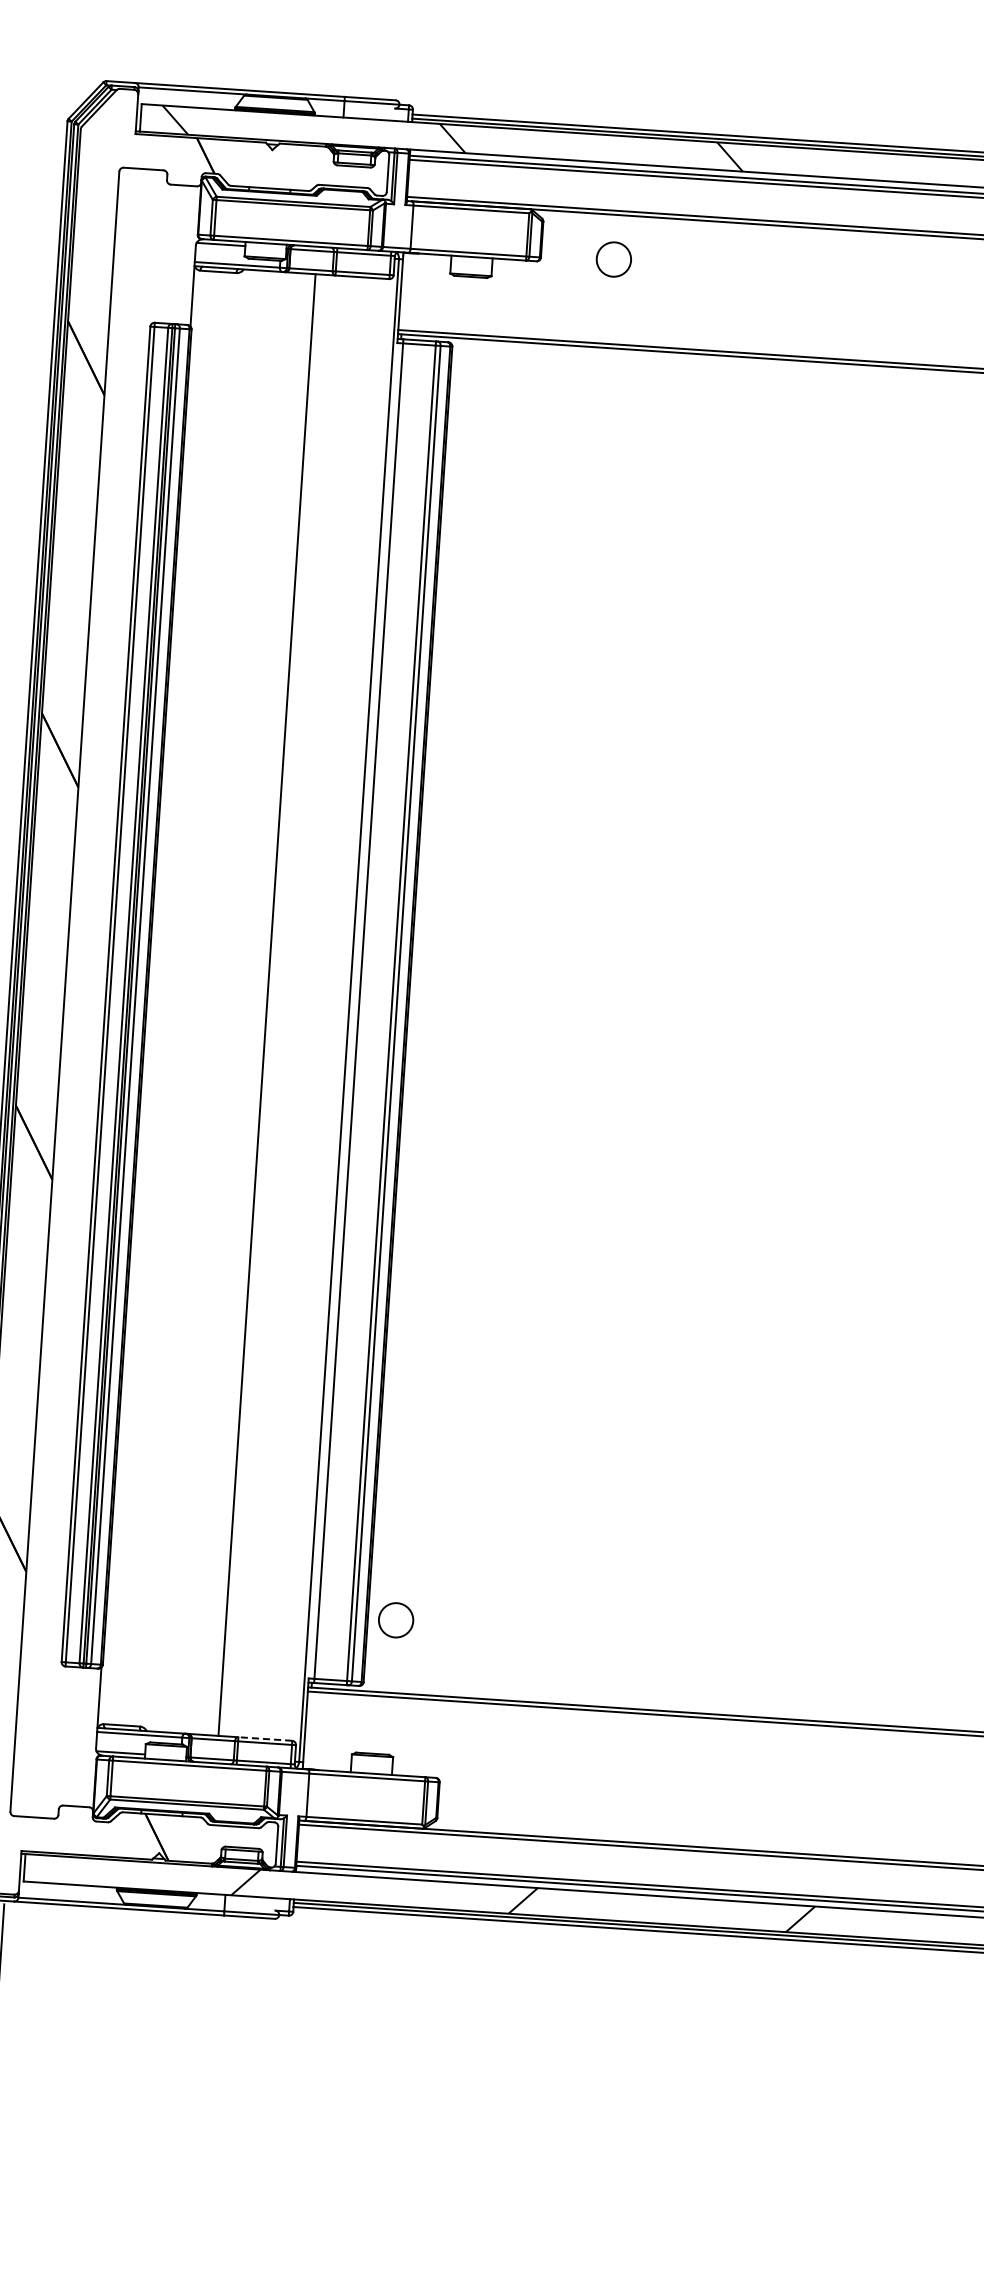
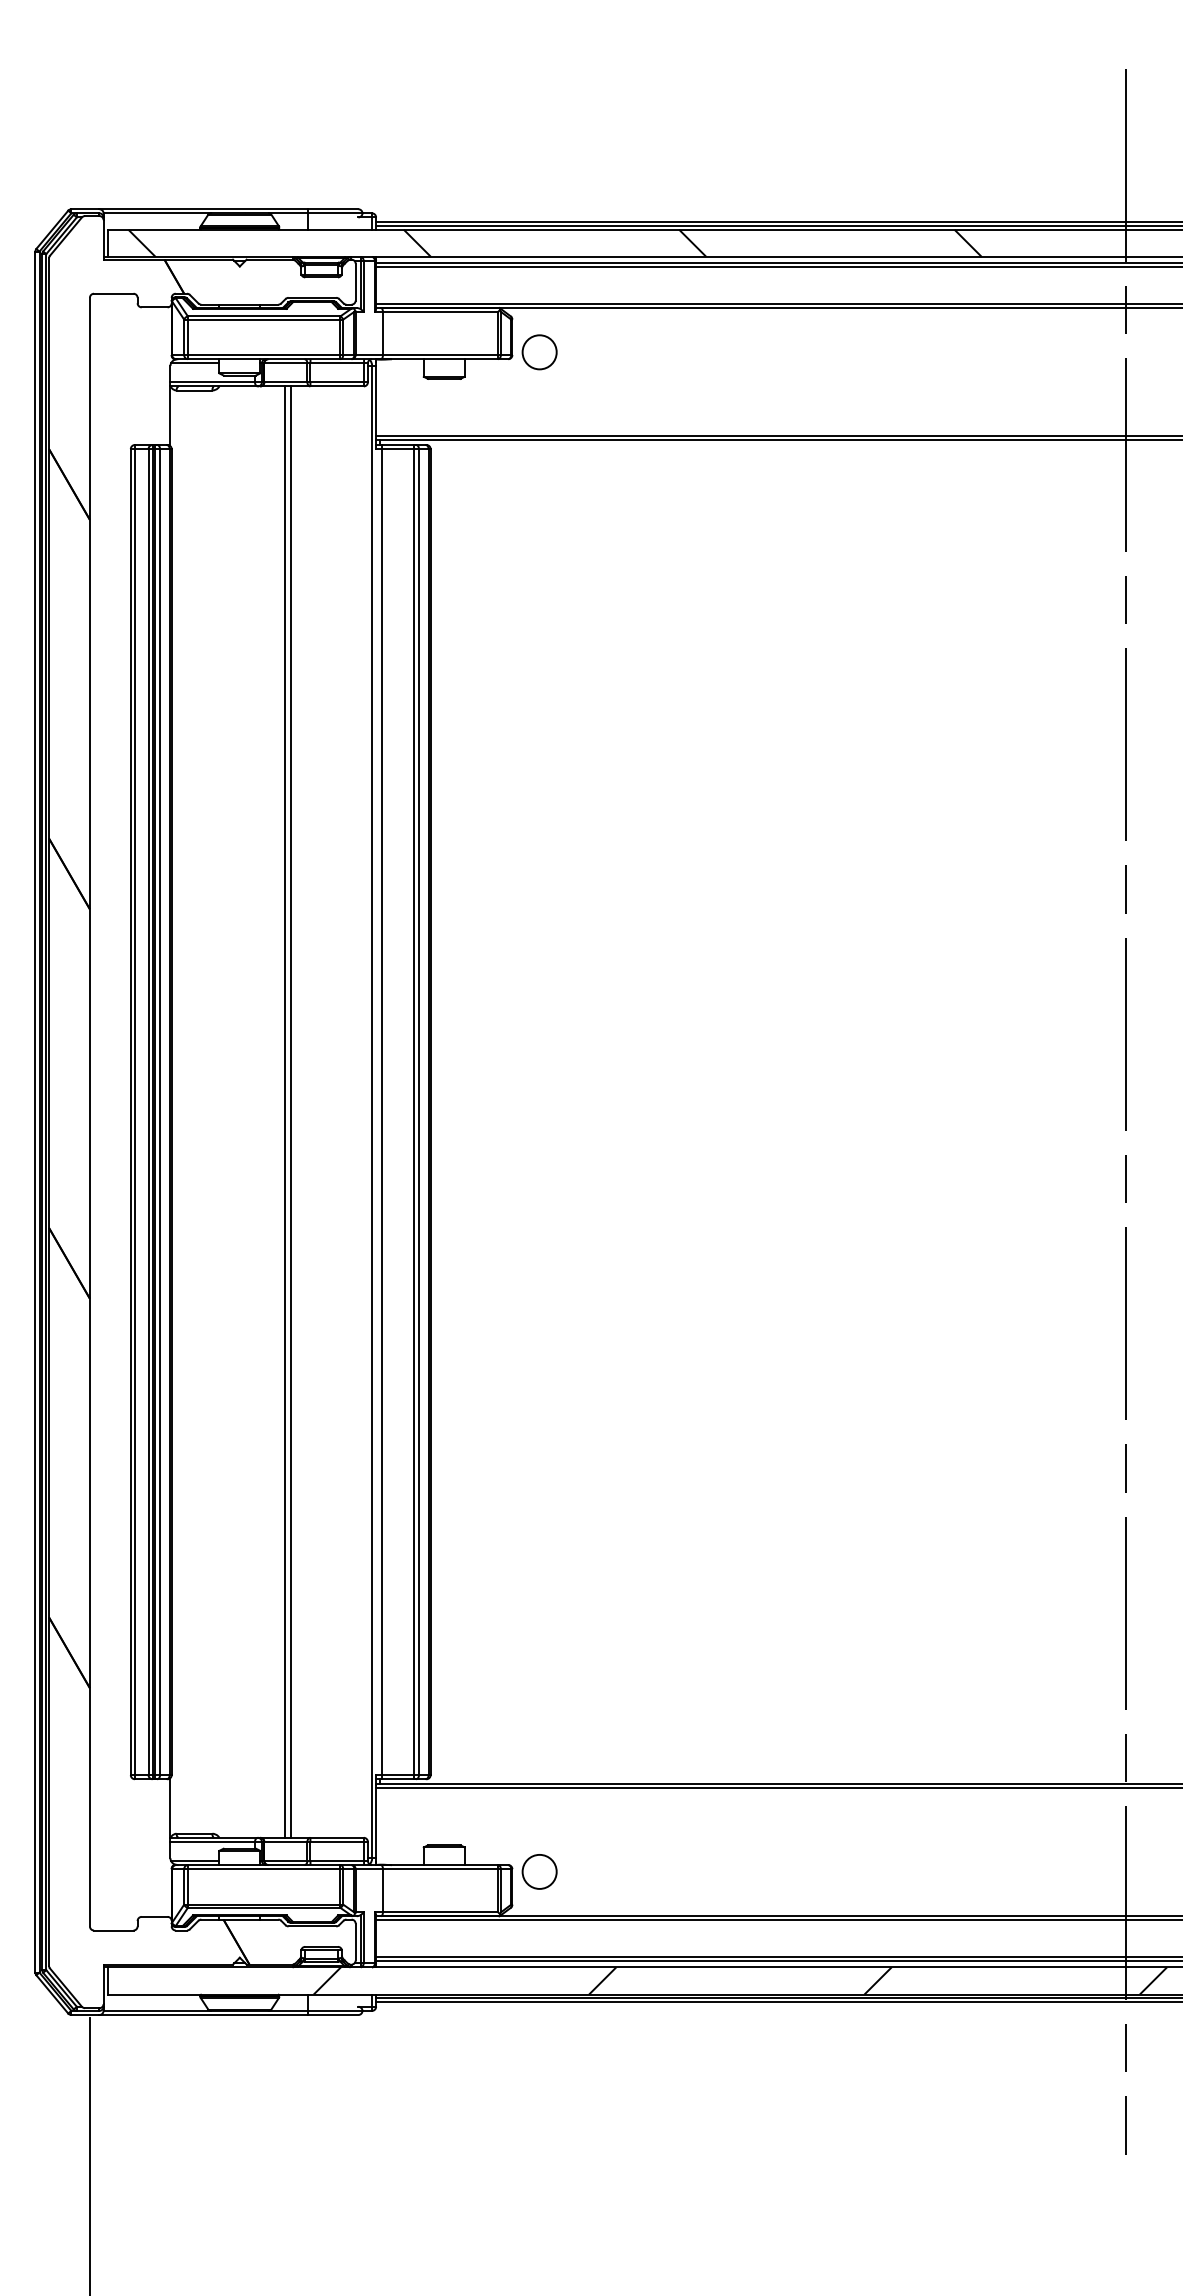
circle: (613, 259) -> (539, 352), moved
line: (261, 1004) -> (285, 1111), added
circle: (395, 1619) -> (539, 1871), moved
line: (265, 1738) -> (337, 1837), dashed -> solid

